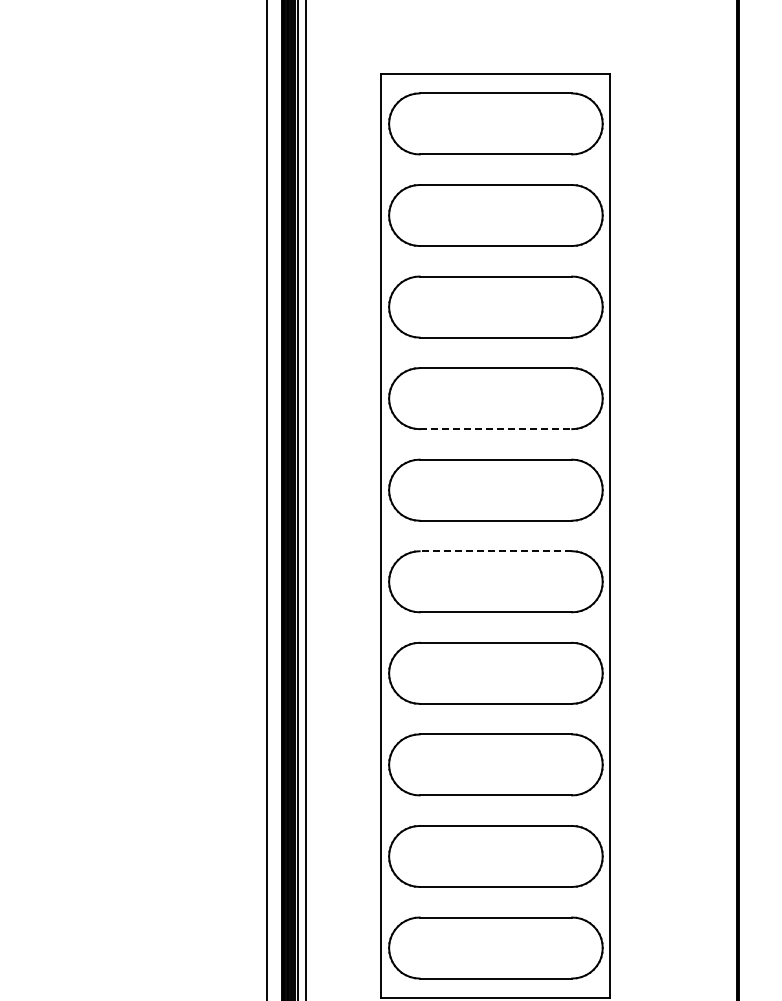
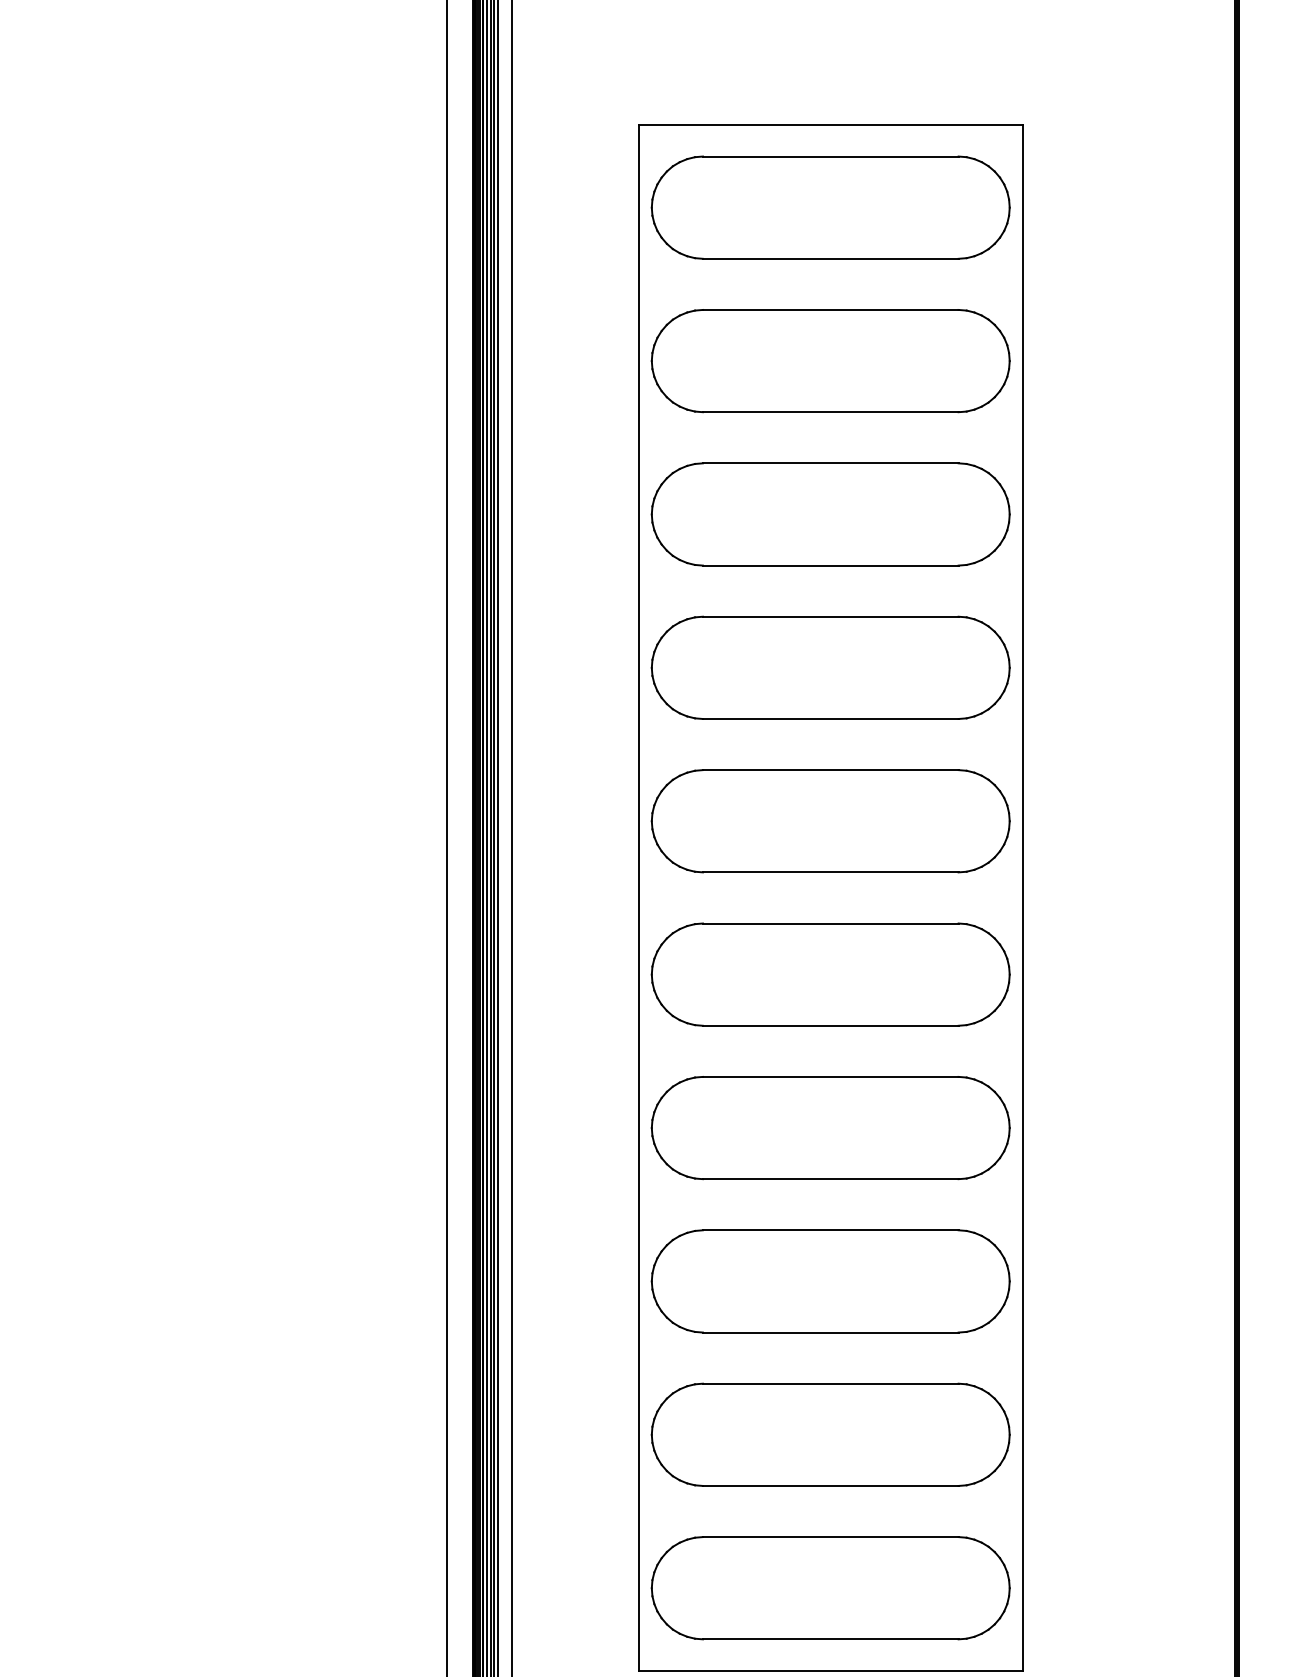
line: (496, 429) -> (831, 719), dashed -> solid
line: (495, 551) -> (830, 923), dashed -> solid

